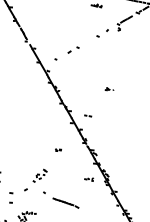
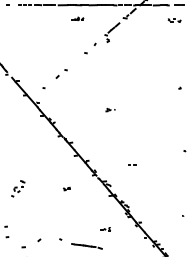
part: (88, 115) -> (132, 164), moved
part: (40, 175) -> (18, 188), moved
part: (89, 179) -> (105, 229), moved

